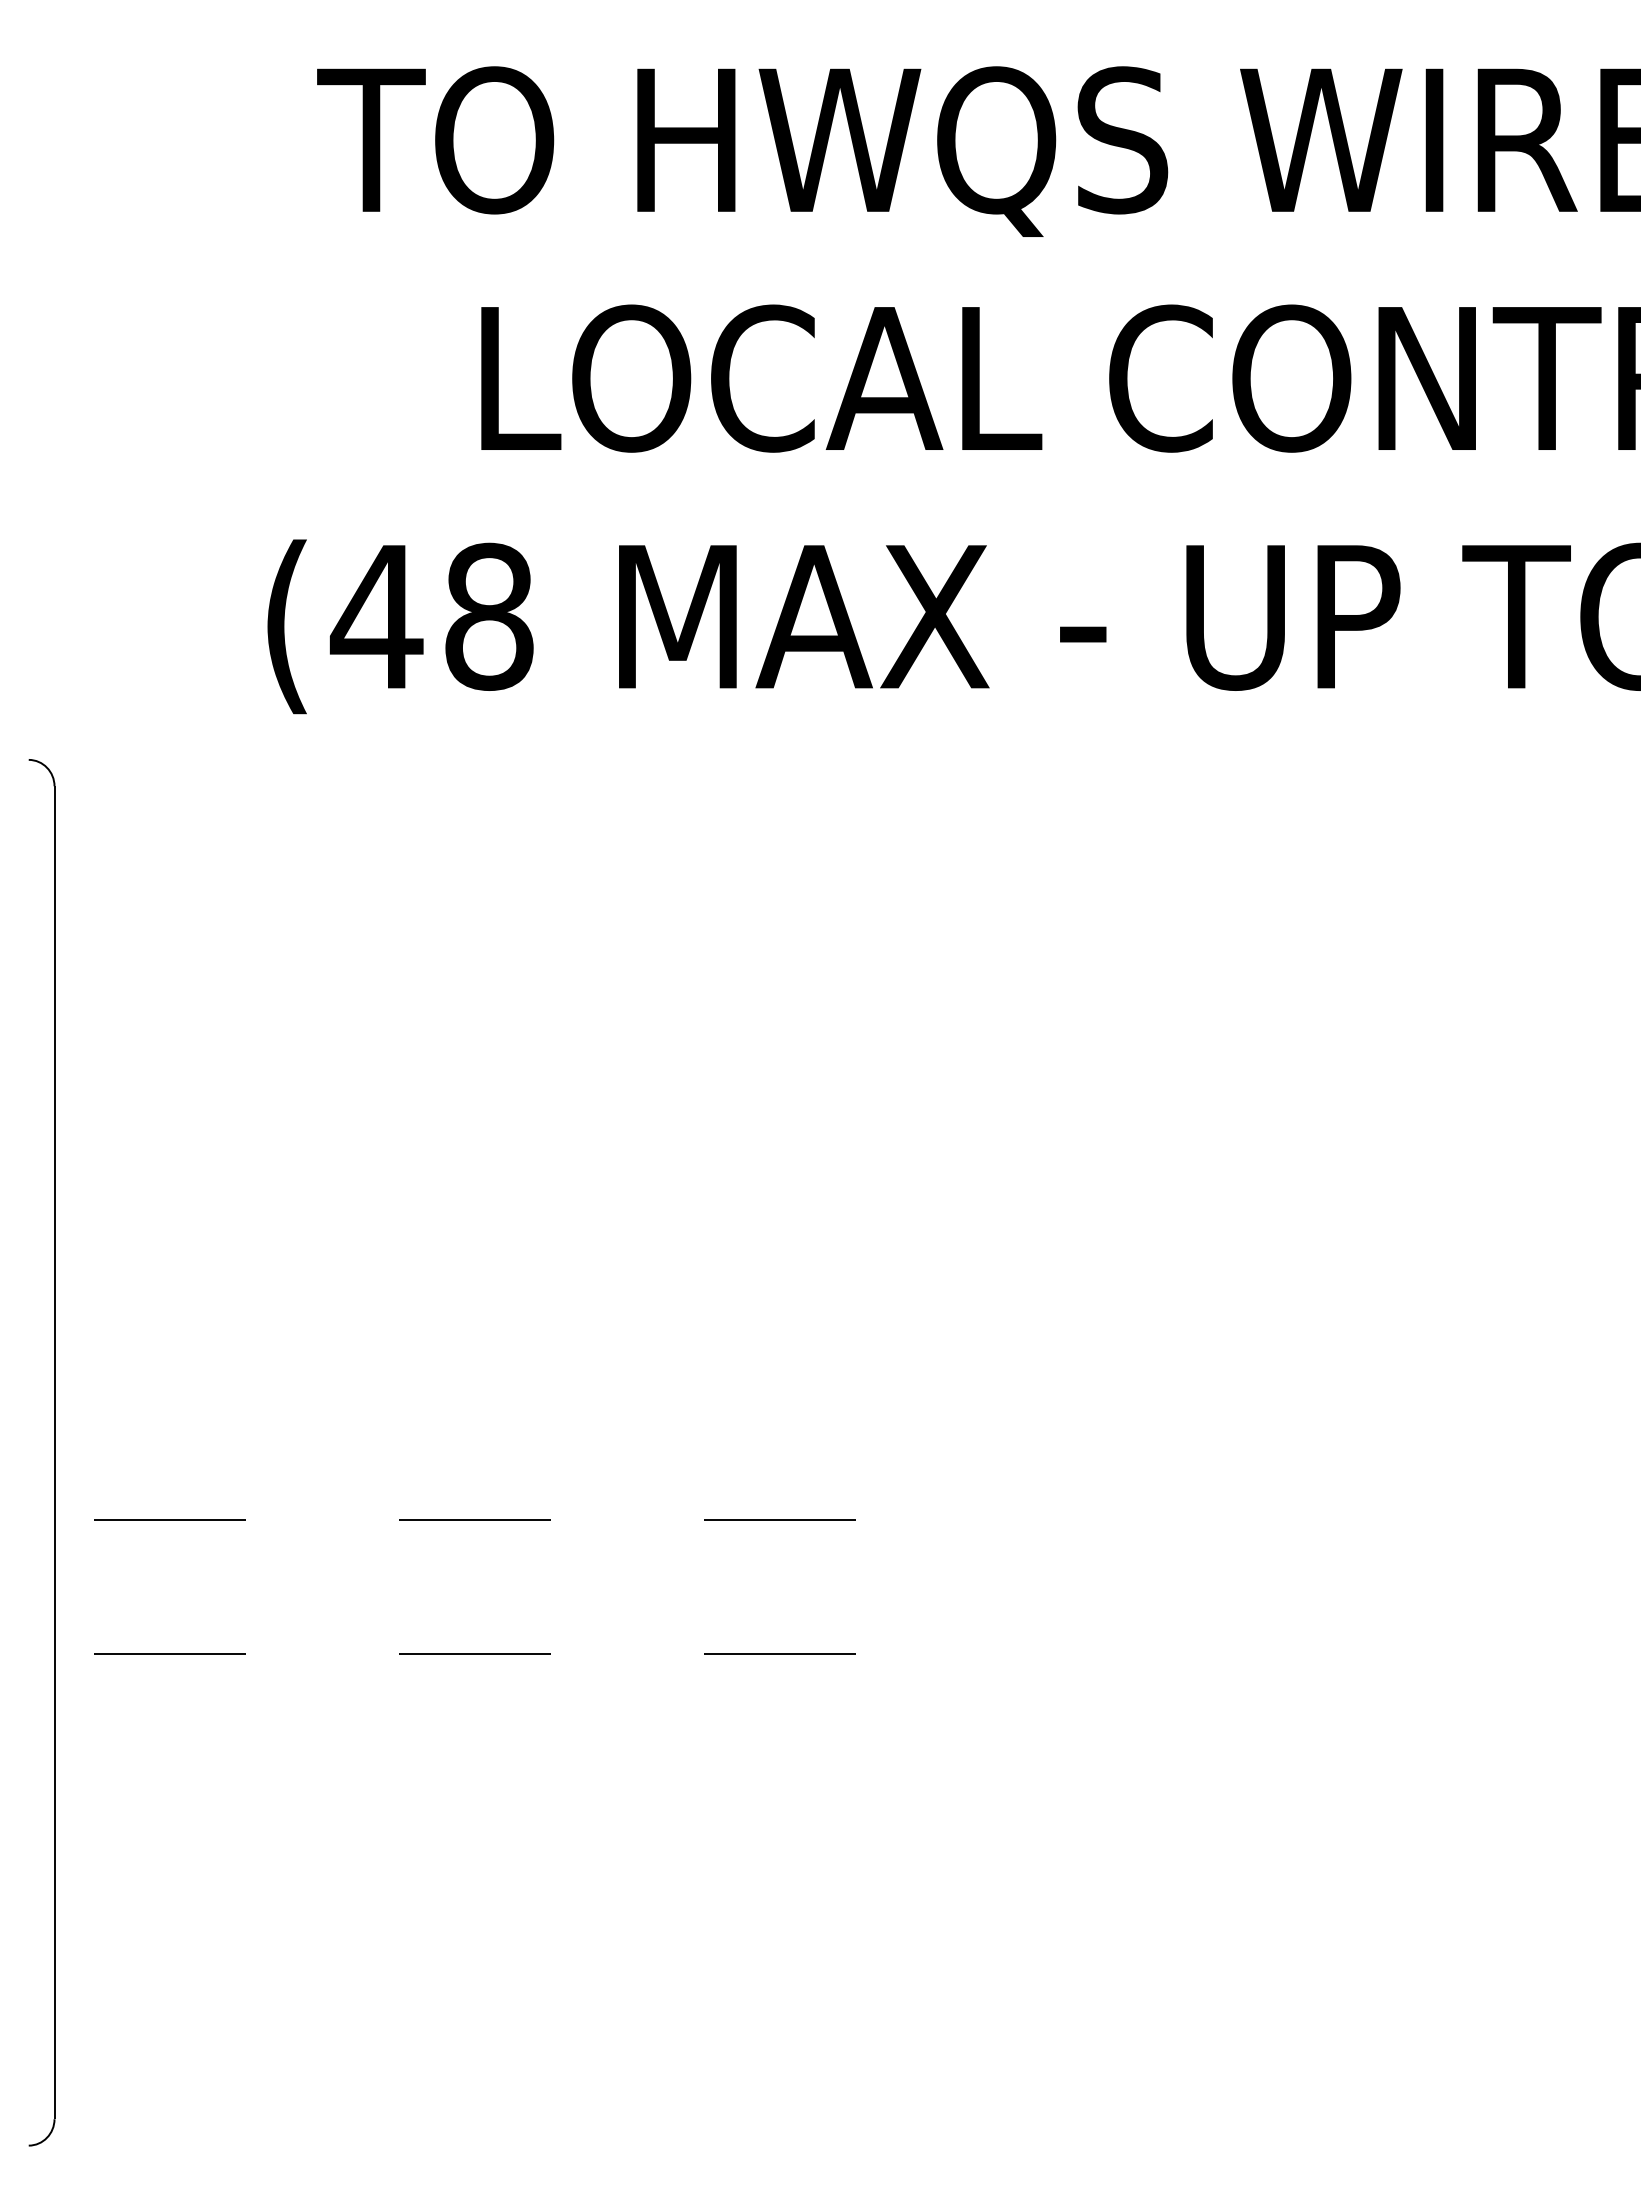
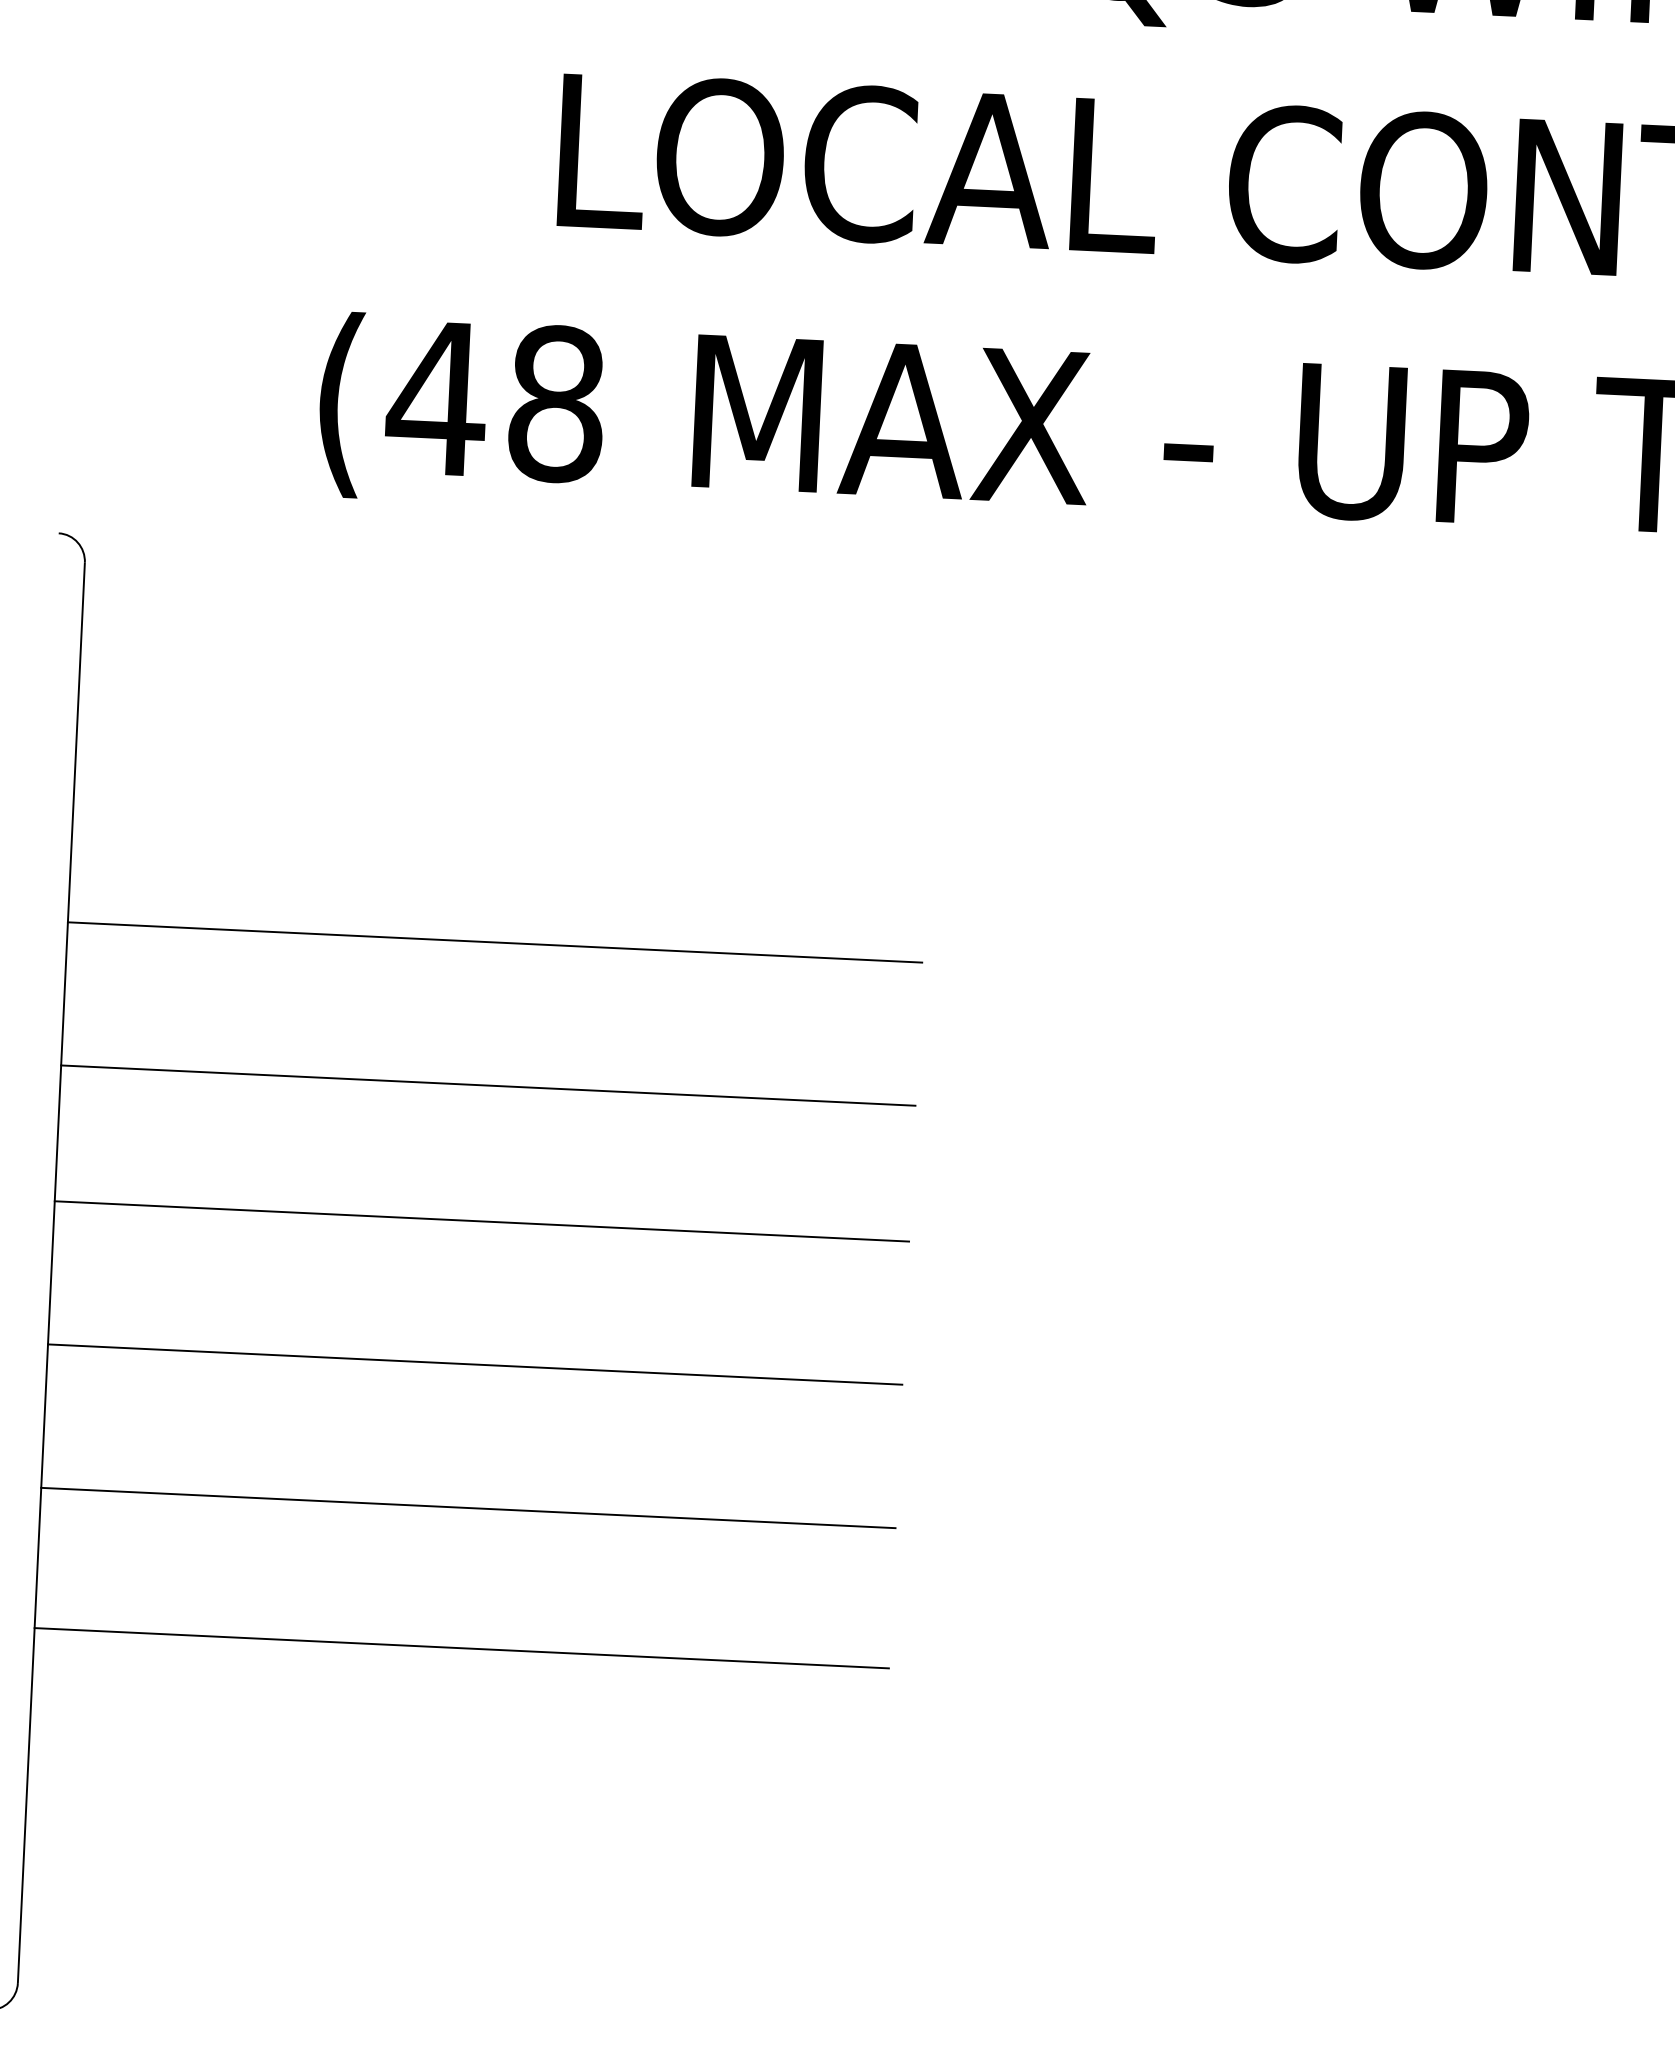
line: (455, 1123) -> (495, 942), added
line: (455, 1258) -> (488, 1086), added
line: (455, 1385) -> (482, 1221), added
line: (455, 1519) -> (475, 1364), dashed -> solid
line: (455, 1654) -> (468, 1508), dashed -> solid
line: (455, 1786) -> (461, 1648), added

